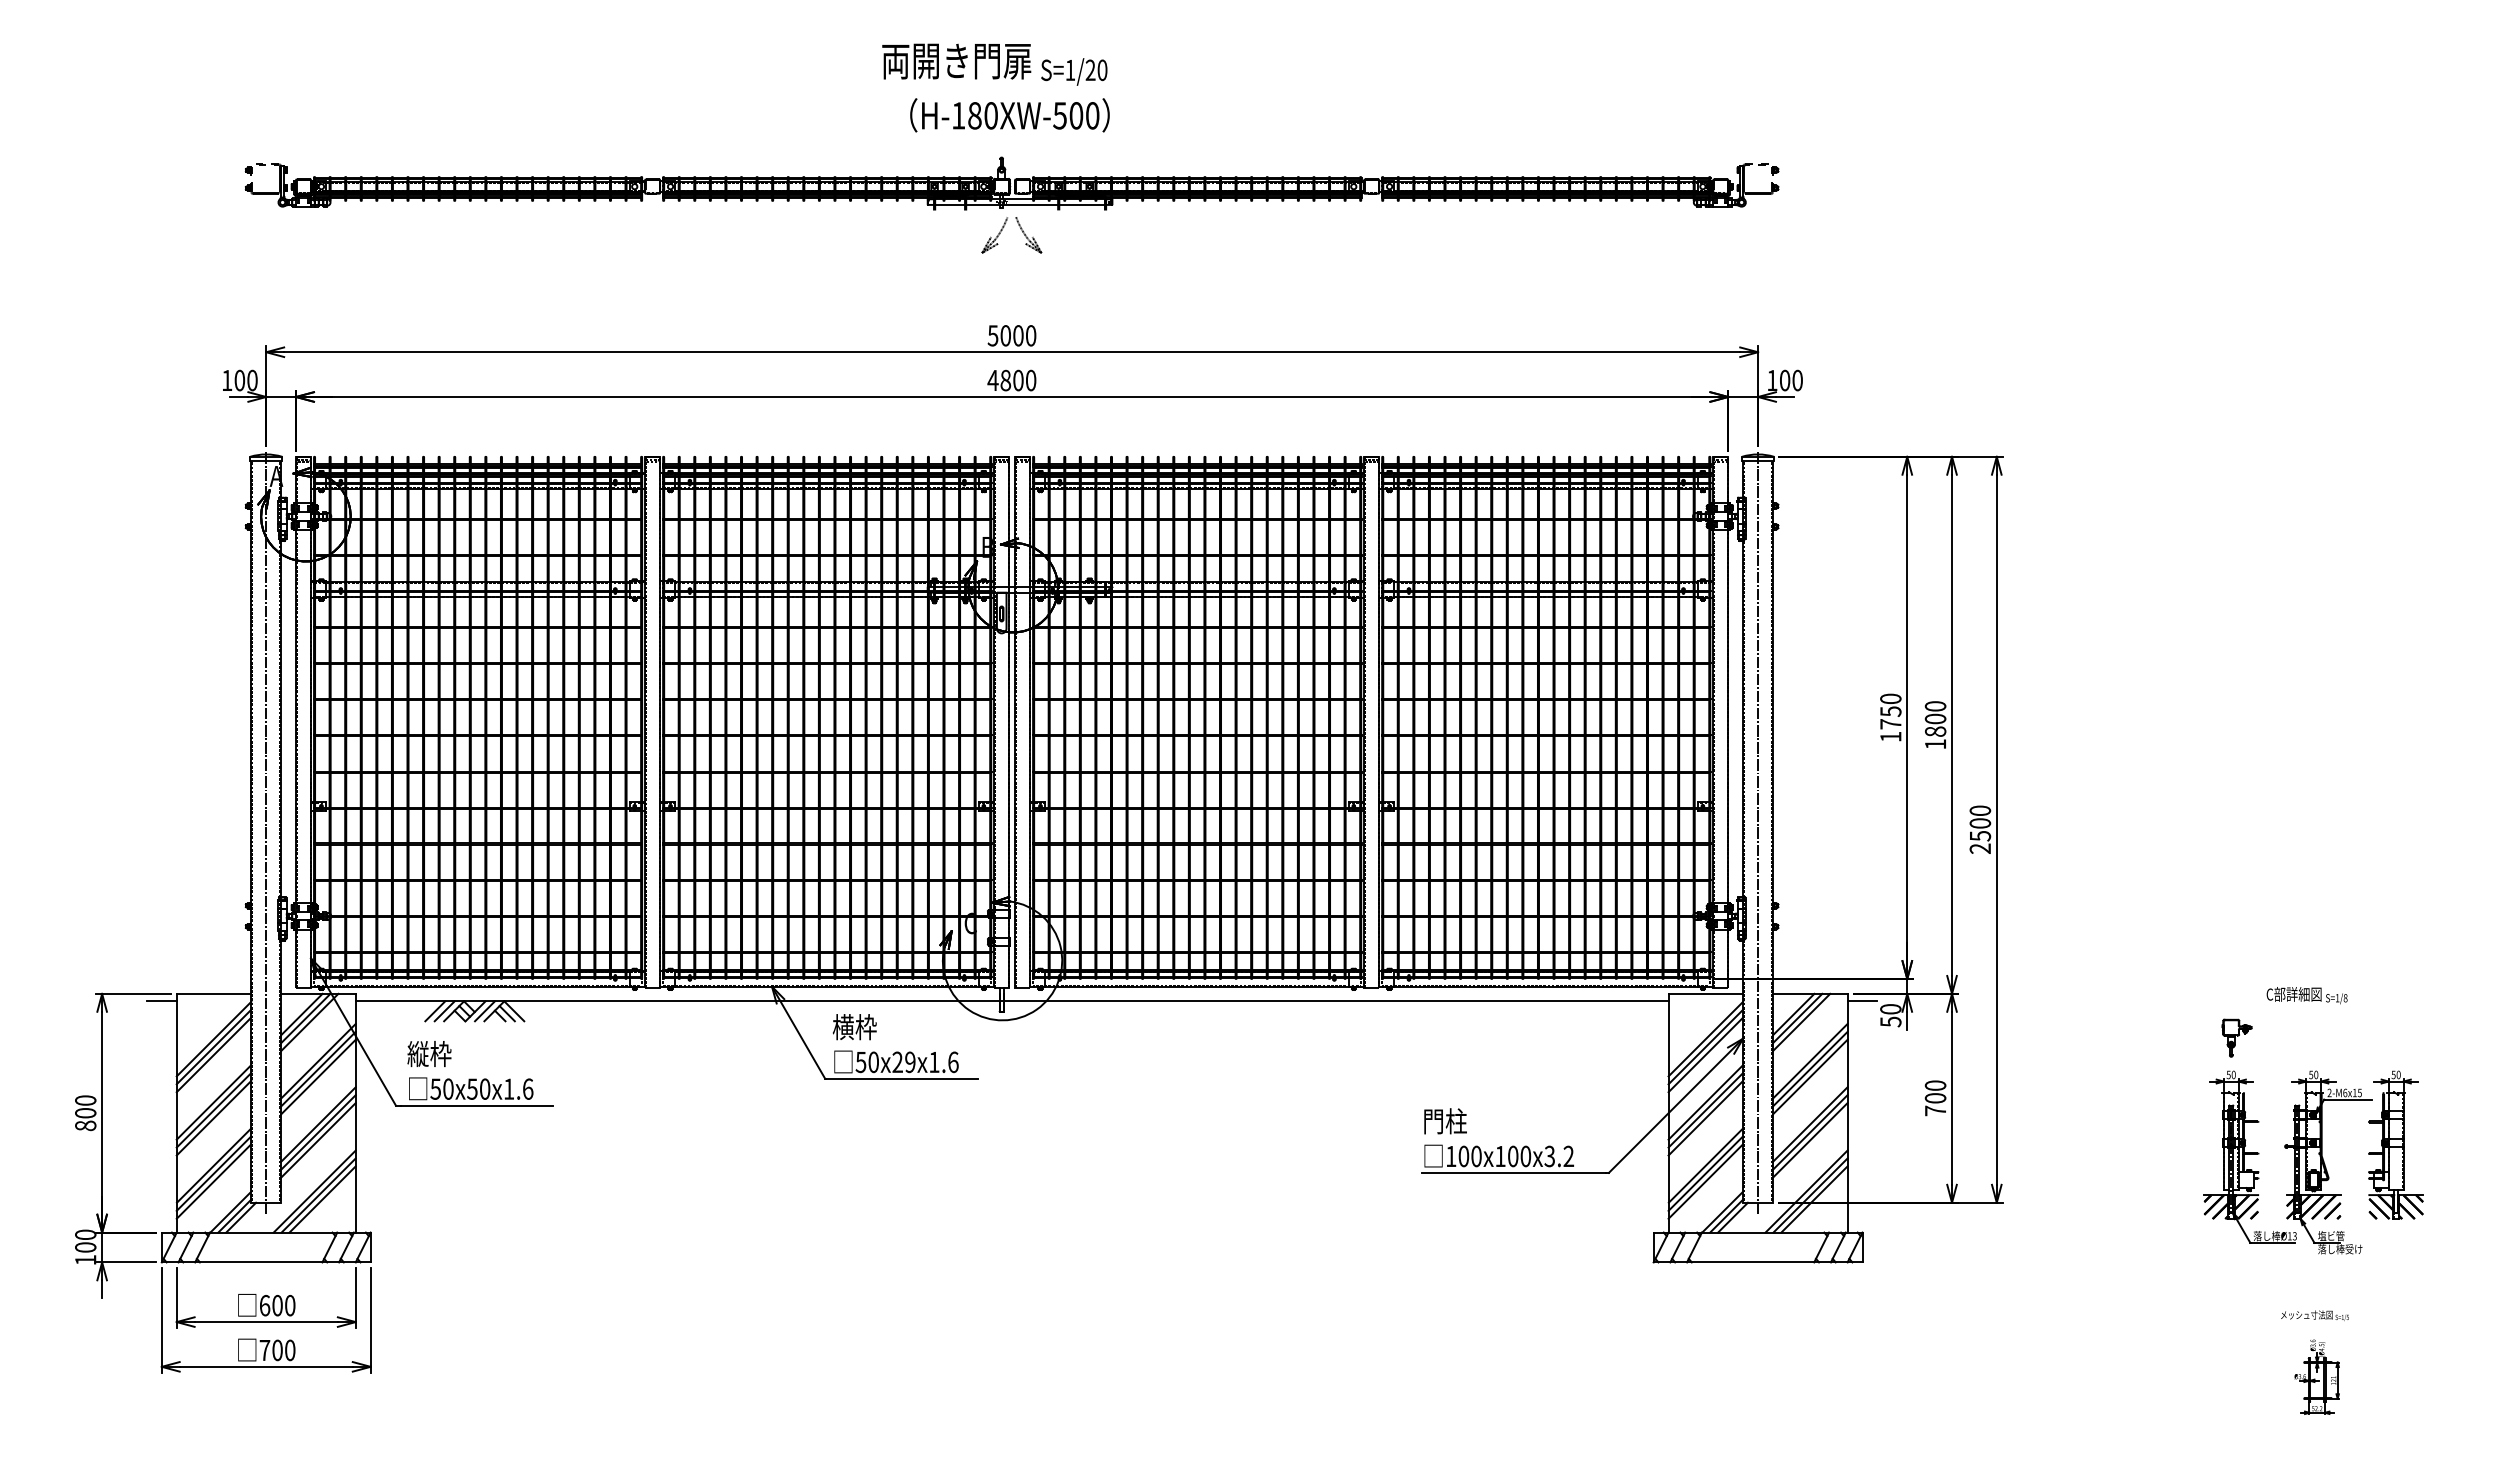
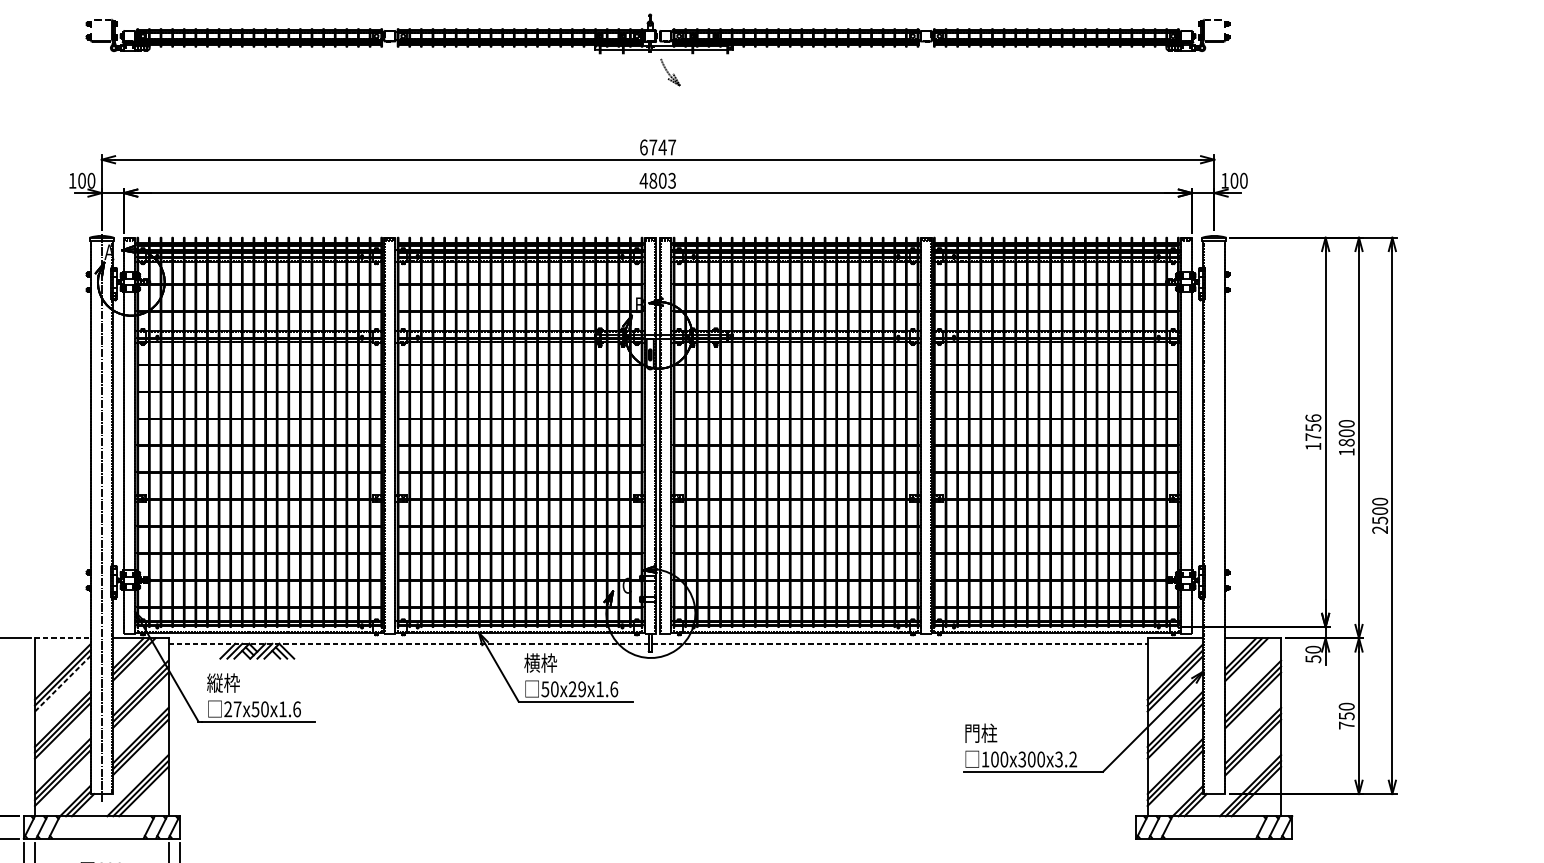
part: (994, 235) -> (644, 72), removed
text: (1011, 335) -> (657, 147), 5000 -> 6747
text: (1030, 380) -> (671, 180), 4800 -> 4803
text: (1890, 698) -> (1313, 417), 1750 -> 1756
line: (1758, 833) -> (1214, 518), removed
line: (214, 993) -> (63, 637), solid -> dashed
line: (161, 1001) -> (23, 643), removed
line: (1012, 1001) -> (658, 643), solid -> dashed
line: (1862, 1001) -> (1292, 643), removed
line: (214, 1054) -> (63, 683), solid -> dashed
text: (441, 1088) -> (232, 708), 50x50x1.6 -> 27x50x1.6
text: (1935, 1098) -> (1346, 716), 700 -> 750
text: (1500, 1156) -> (1022, 759), 100x100x3.2 -> 100x300x3.2

